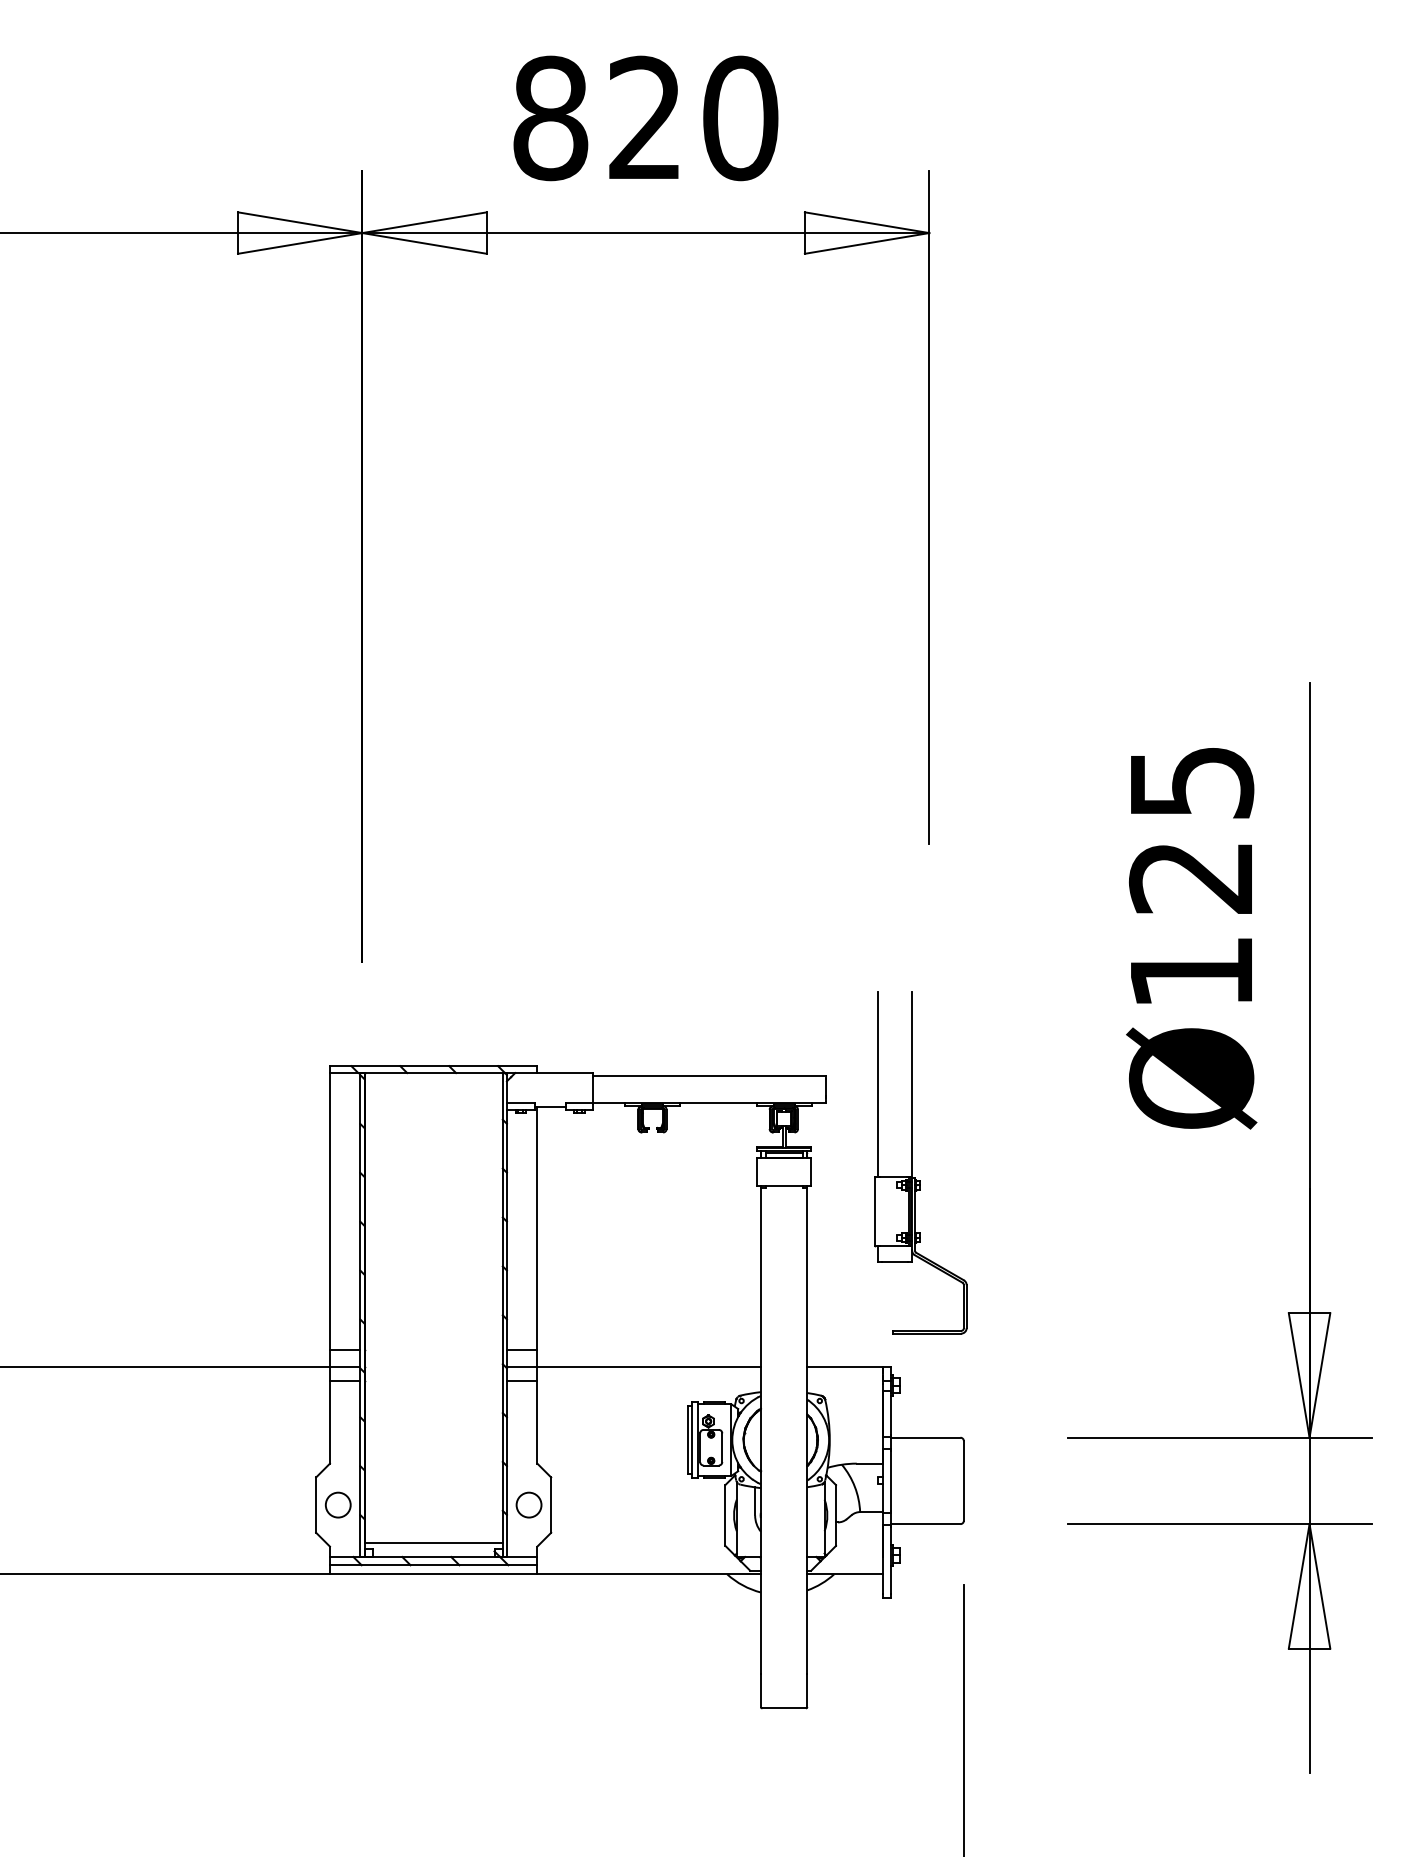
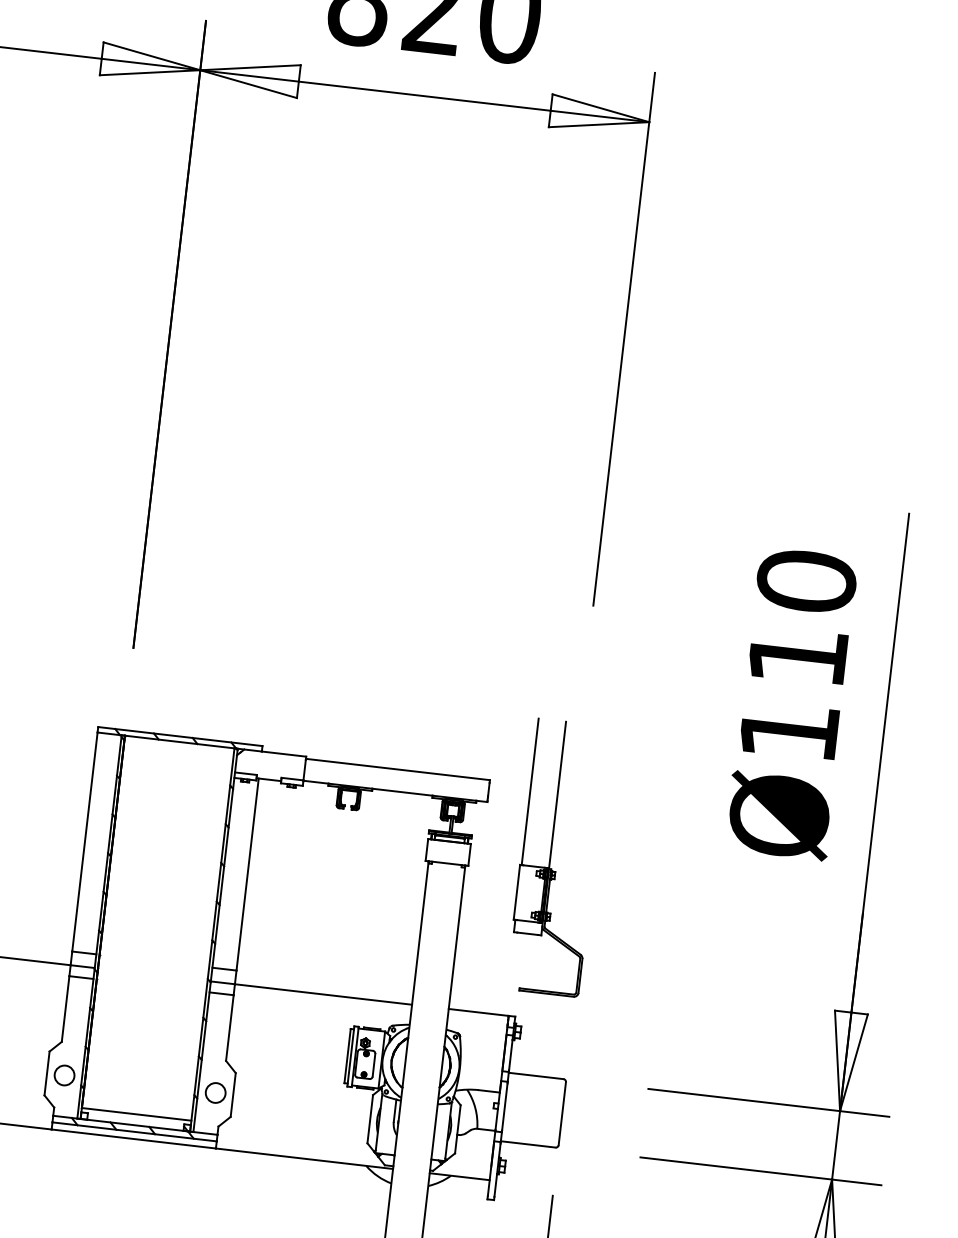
text: (1191, 828) -> (802, 617), Ø125 -> Ø110

